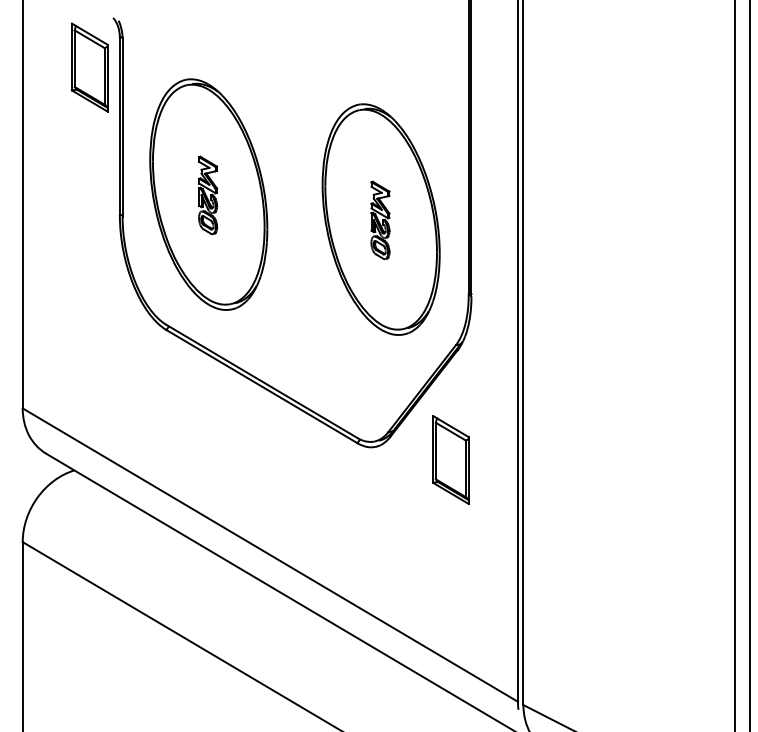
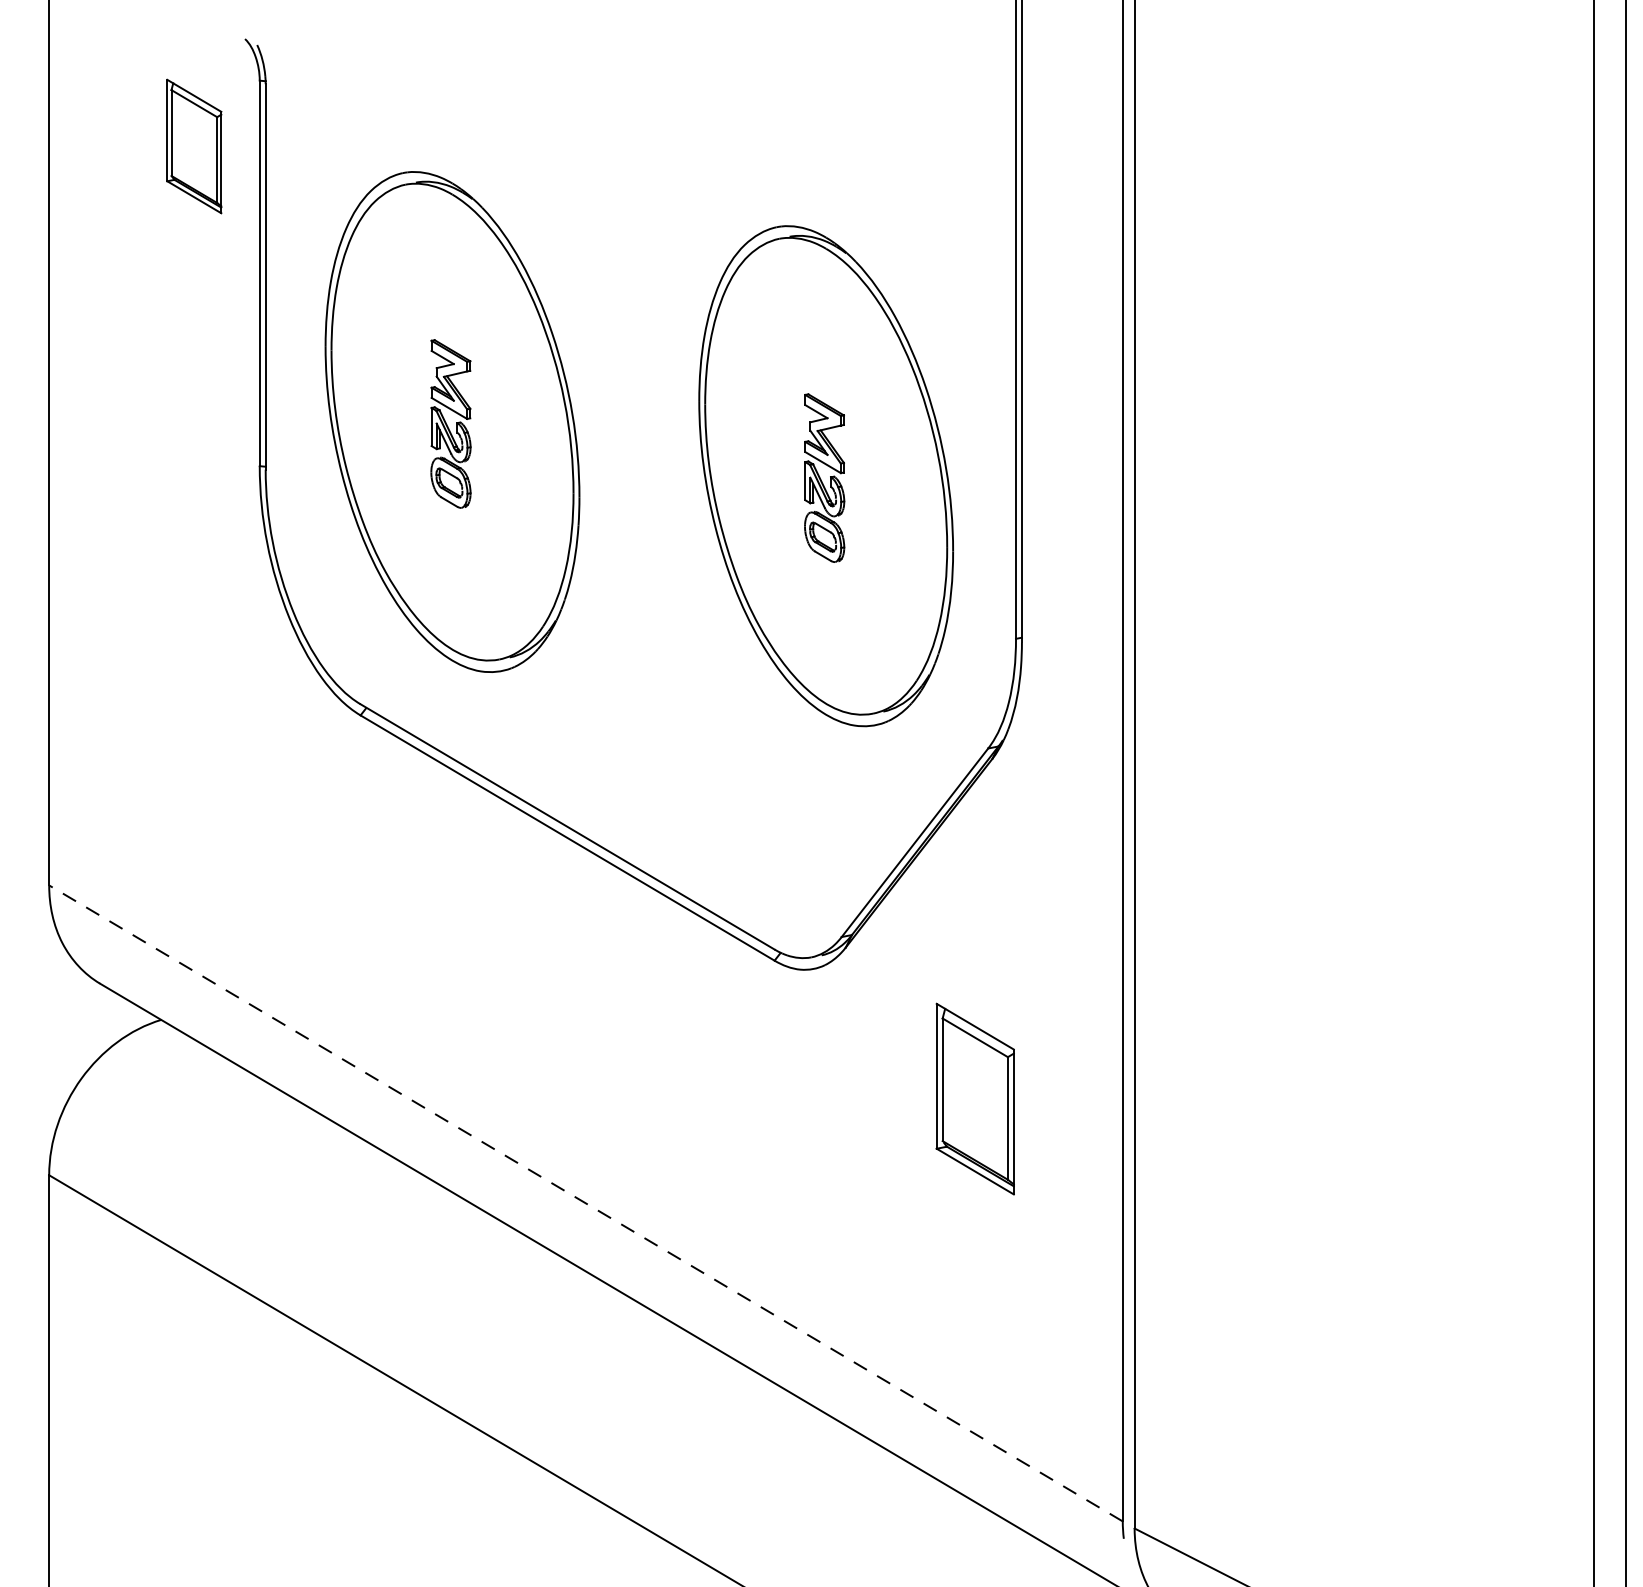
part: (89, 67) -> (193, 146), size x0.7
part: (450, 459) -> (974, 1098), moved
line: (270, 555) -> (586, 1204), solid -> dashed

